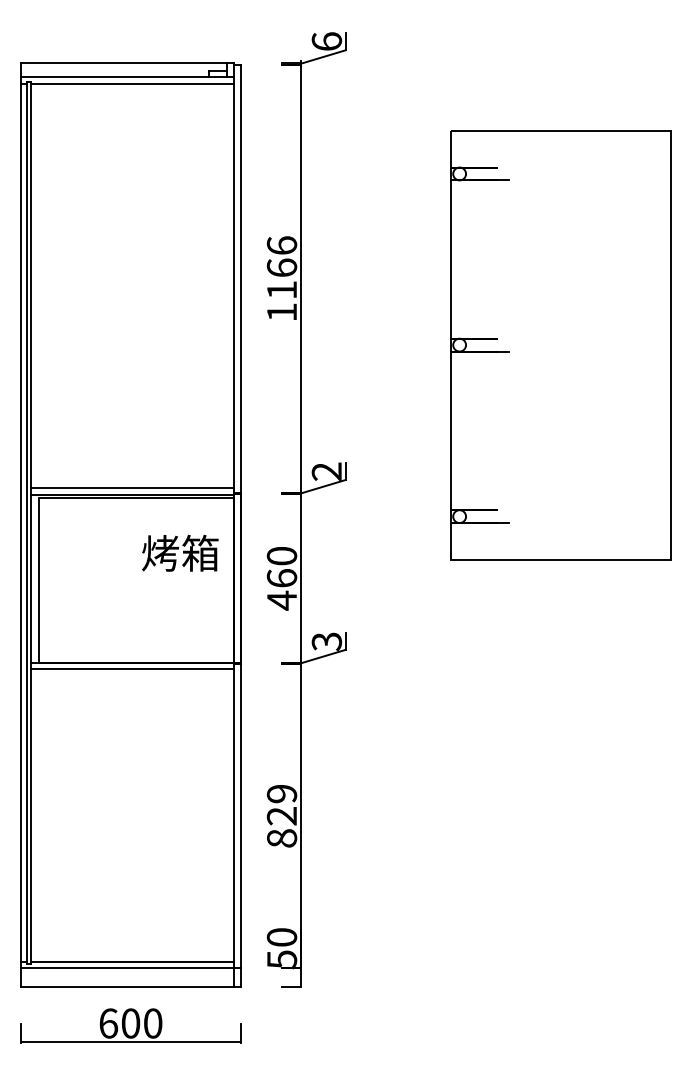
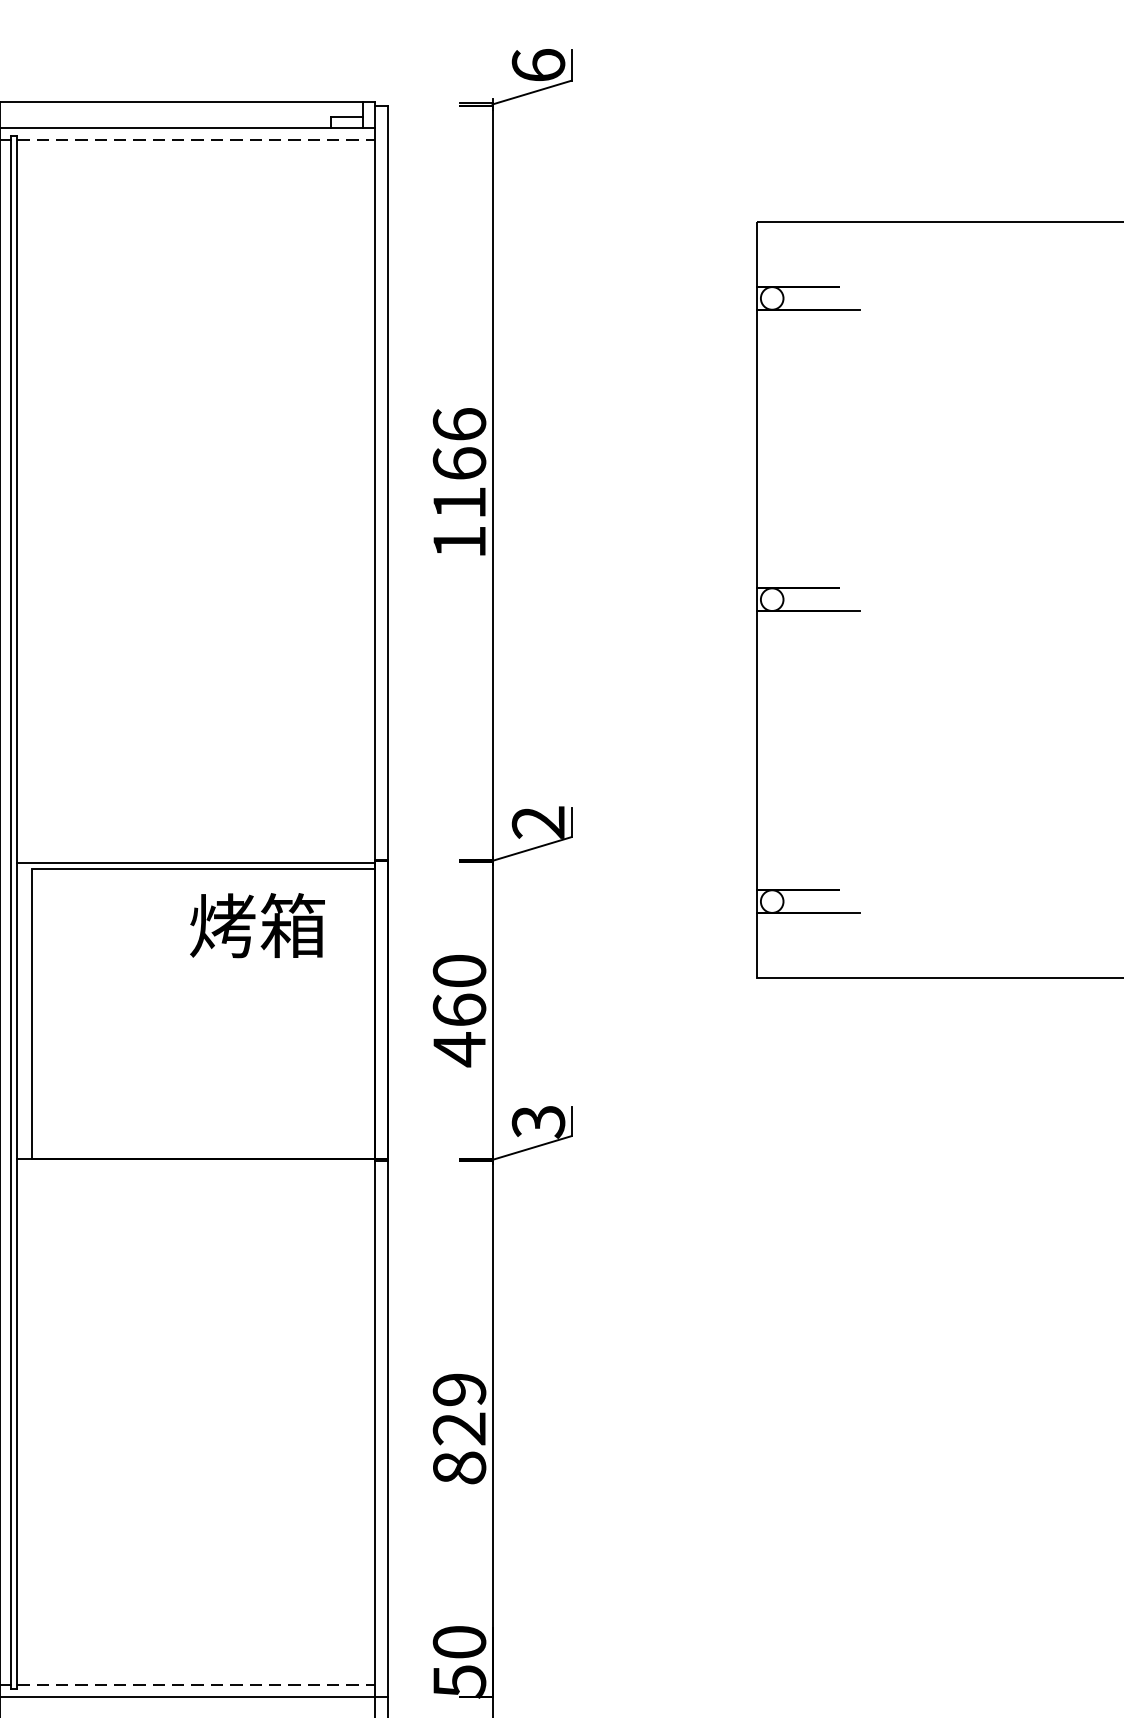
line: (132, 83) -> (196, 139), solid -> dashed
line: (131, 487) -> (194, 850), removed
text: (180, 552) -> (257, 924), moved
line: (131, 669) -> (194, 1170), removed
line: (132, 961) -> (196, 1684), solid -> dashed

